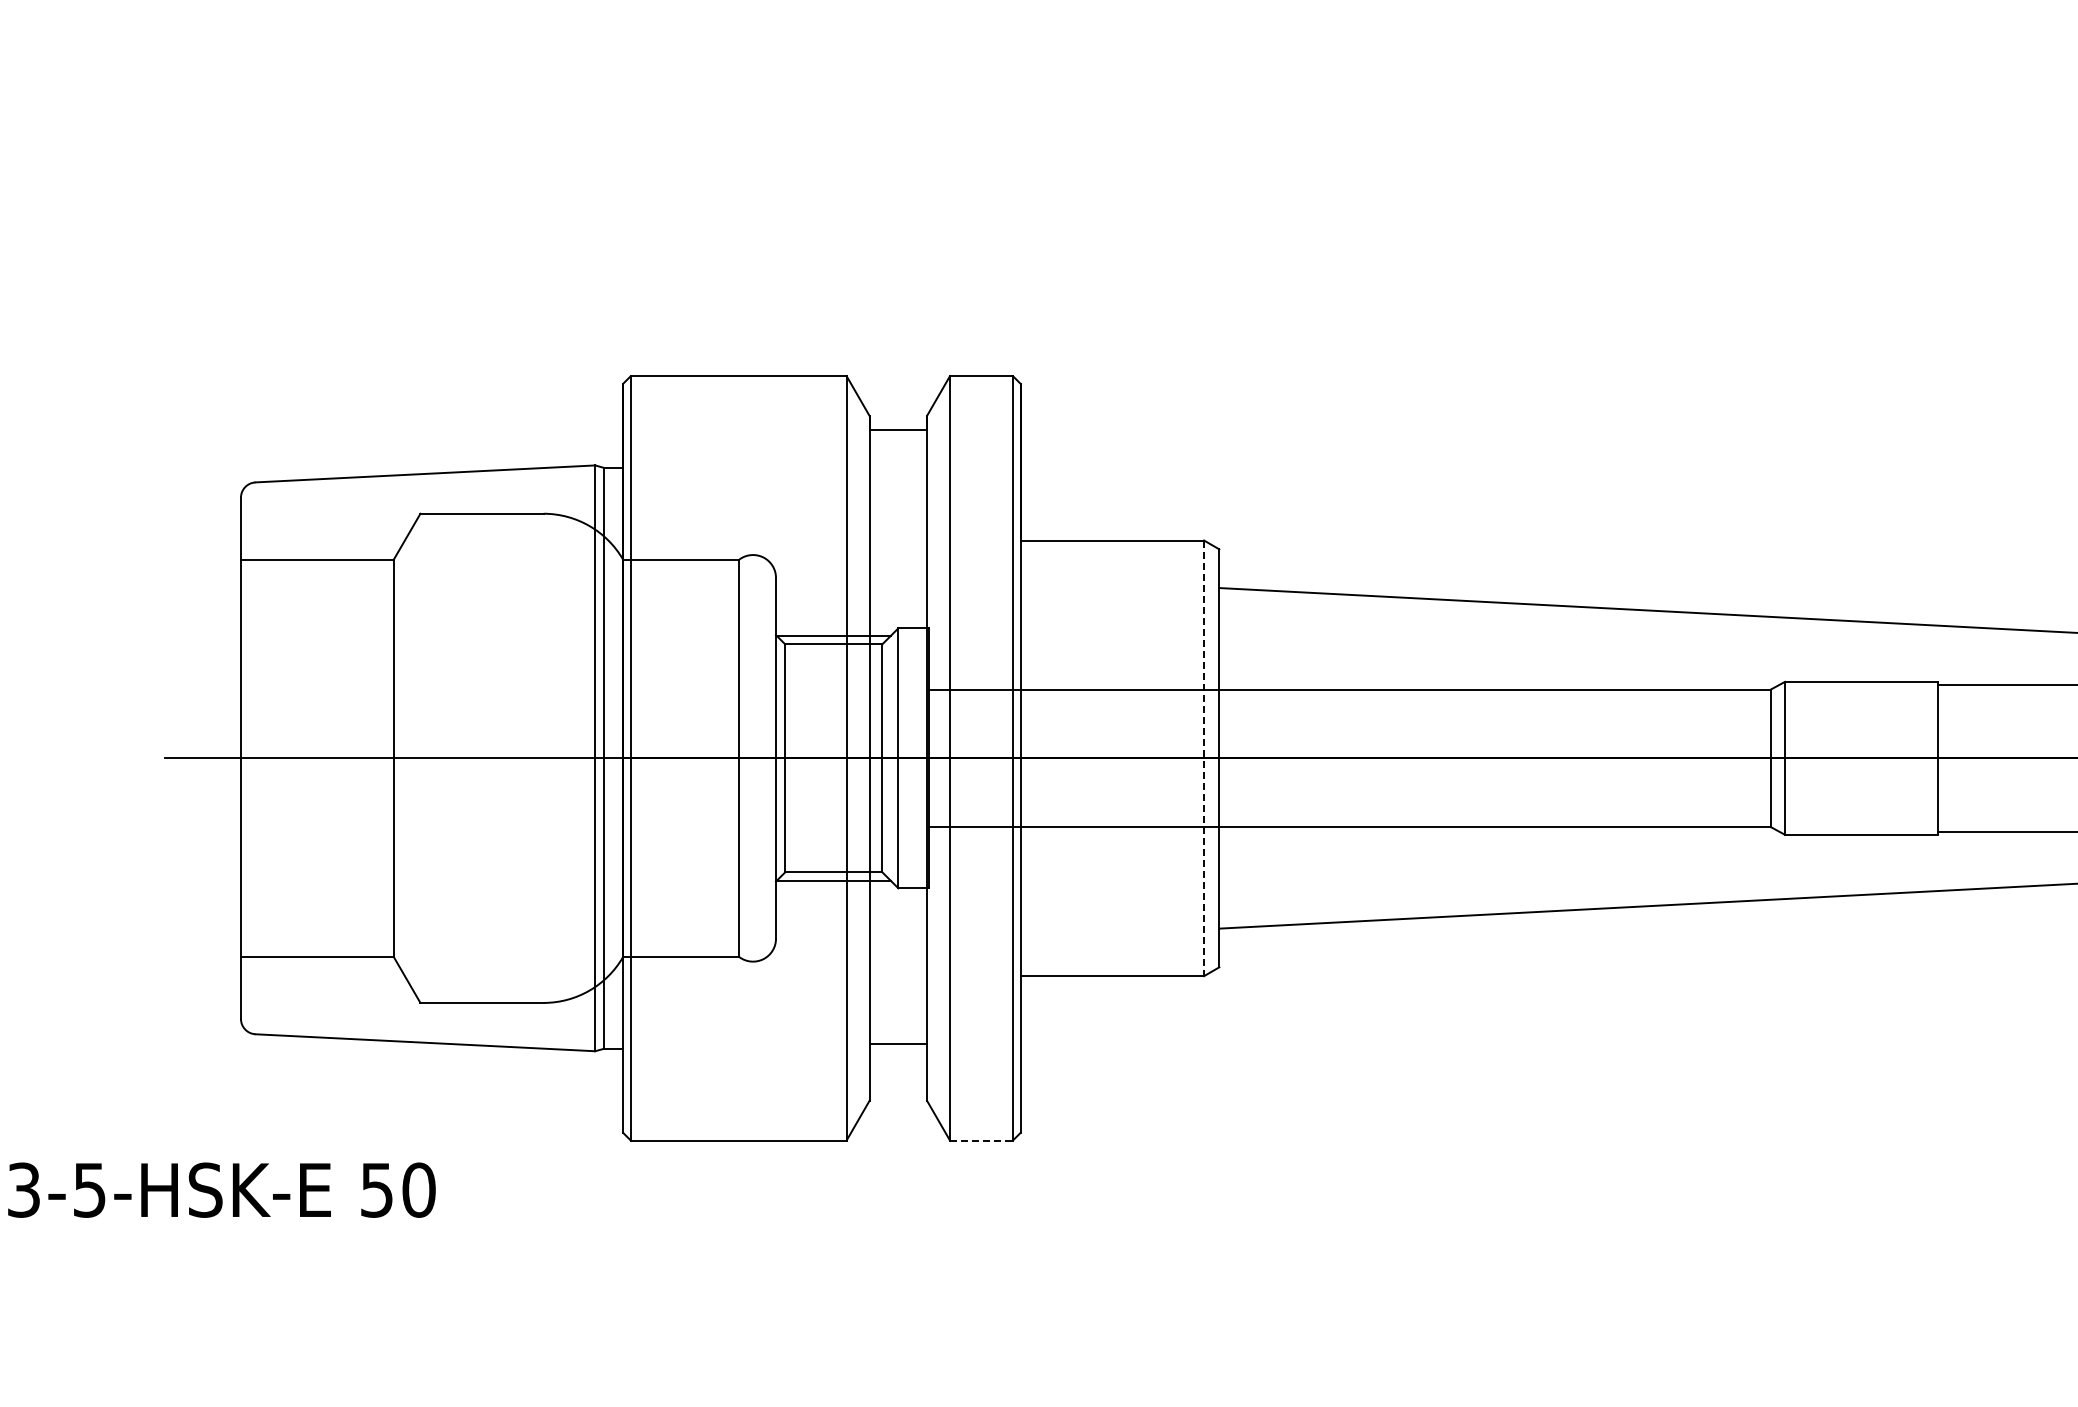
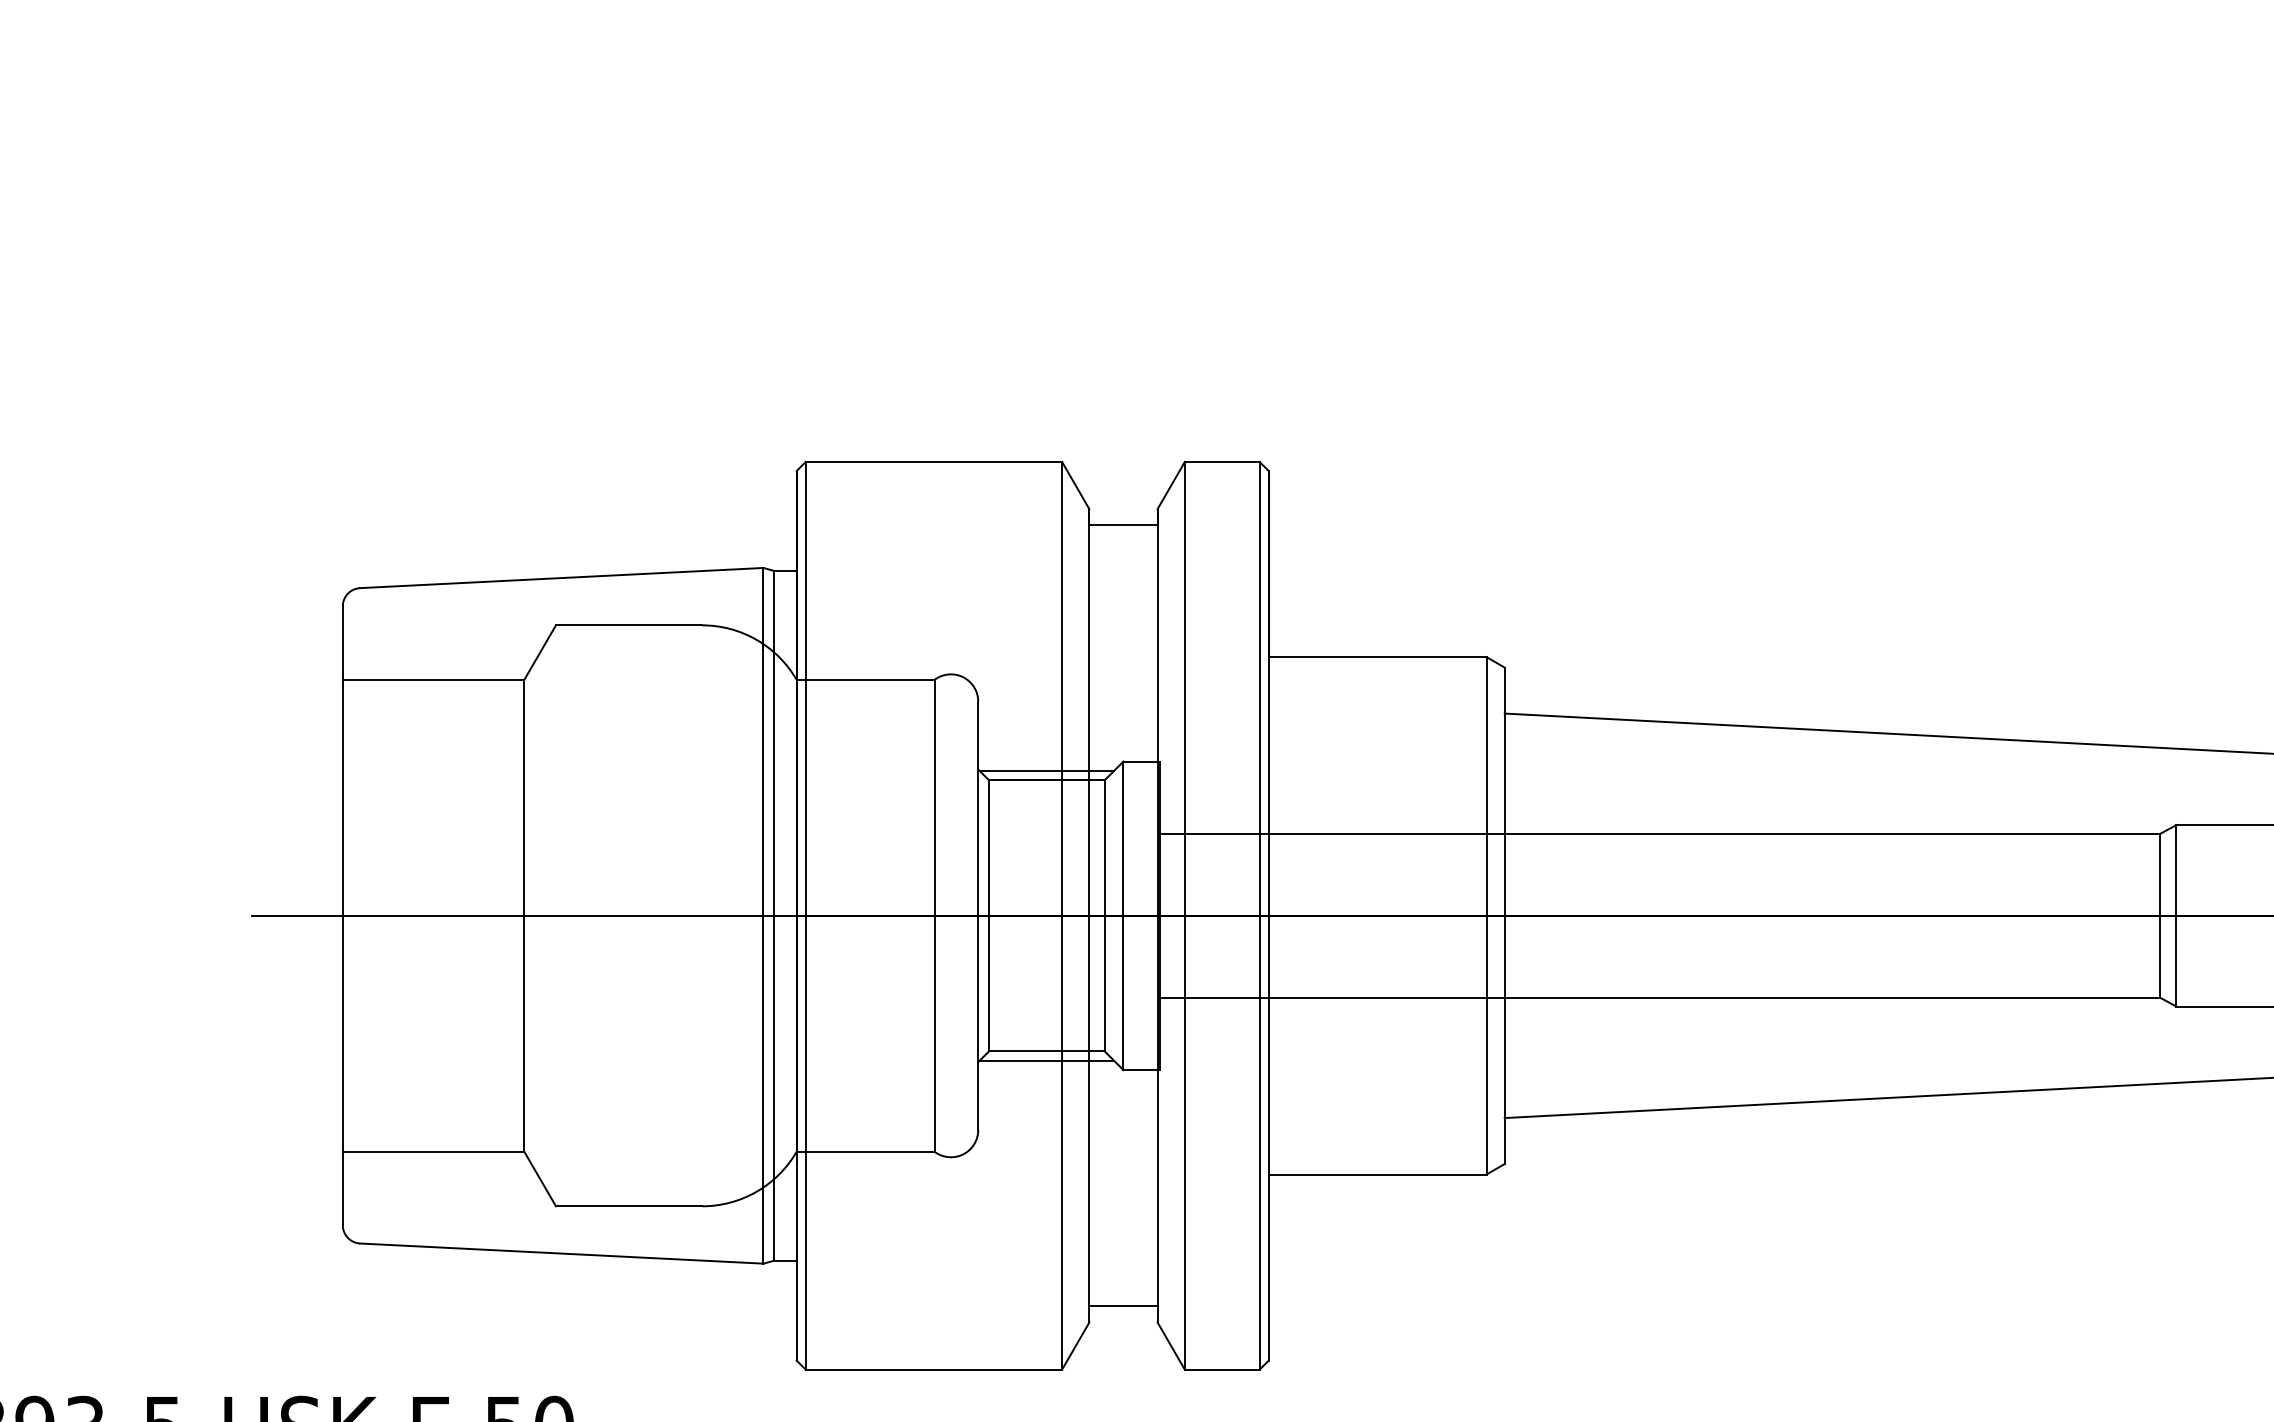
line: (1204, 758) -> (1487, 916), dashed -> solid
line: (898, 1044) -> (1123, 1306), moved
line: (981, 1140) -> (1222, 1369), dashed -> solid

